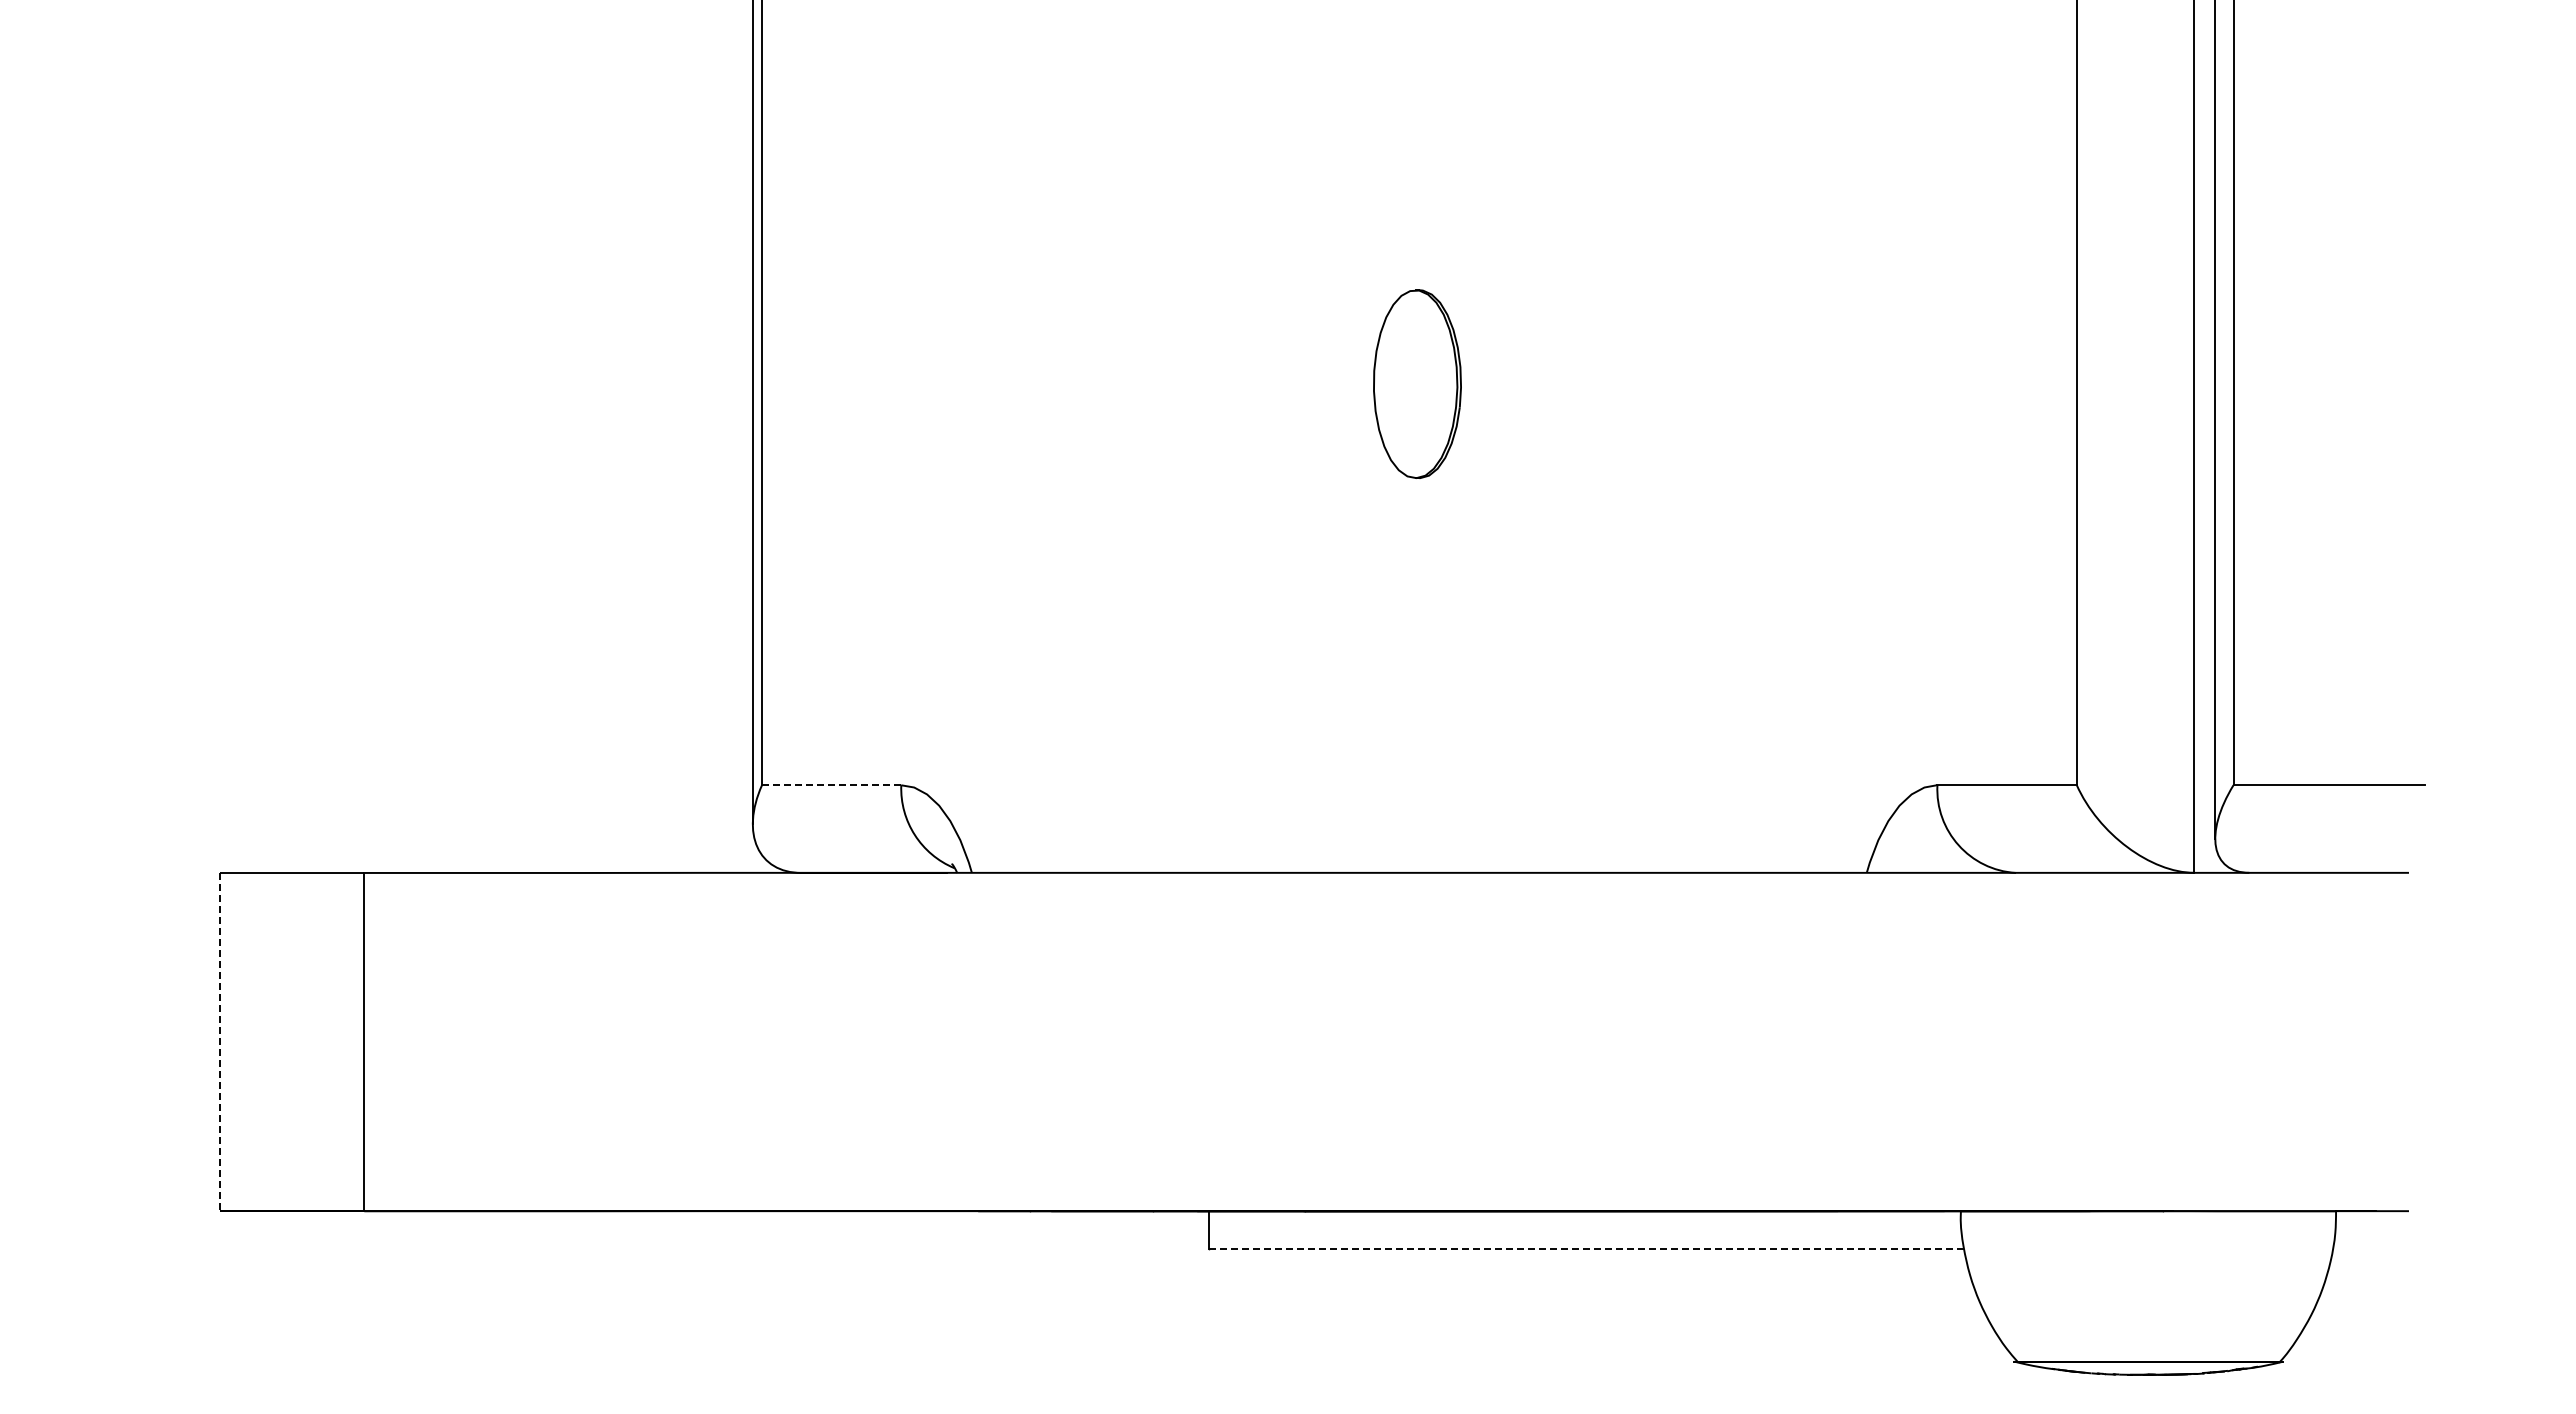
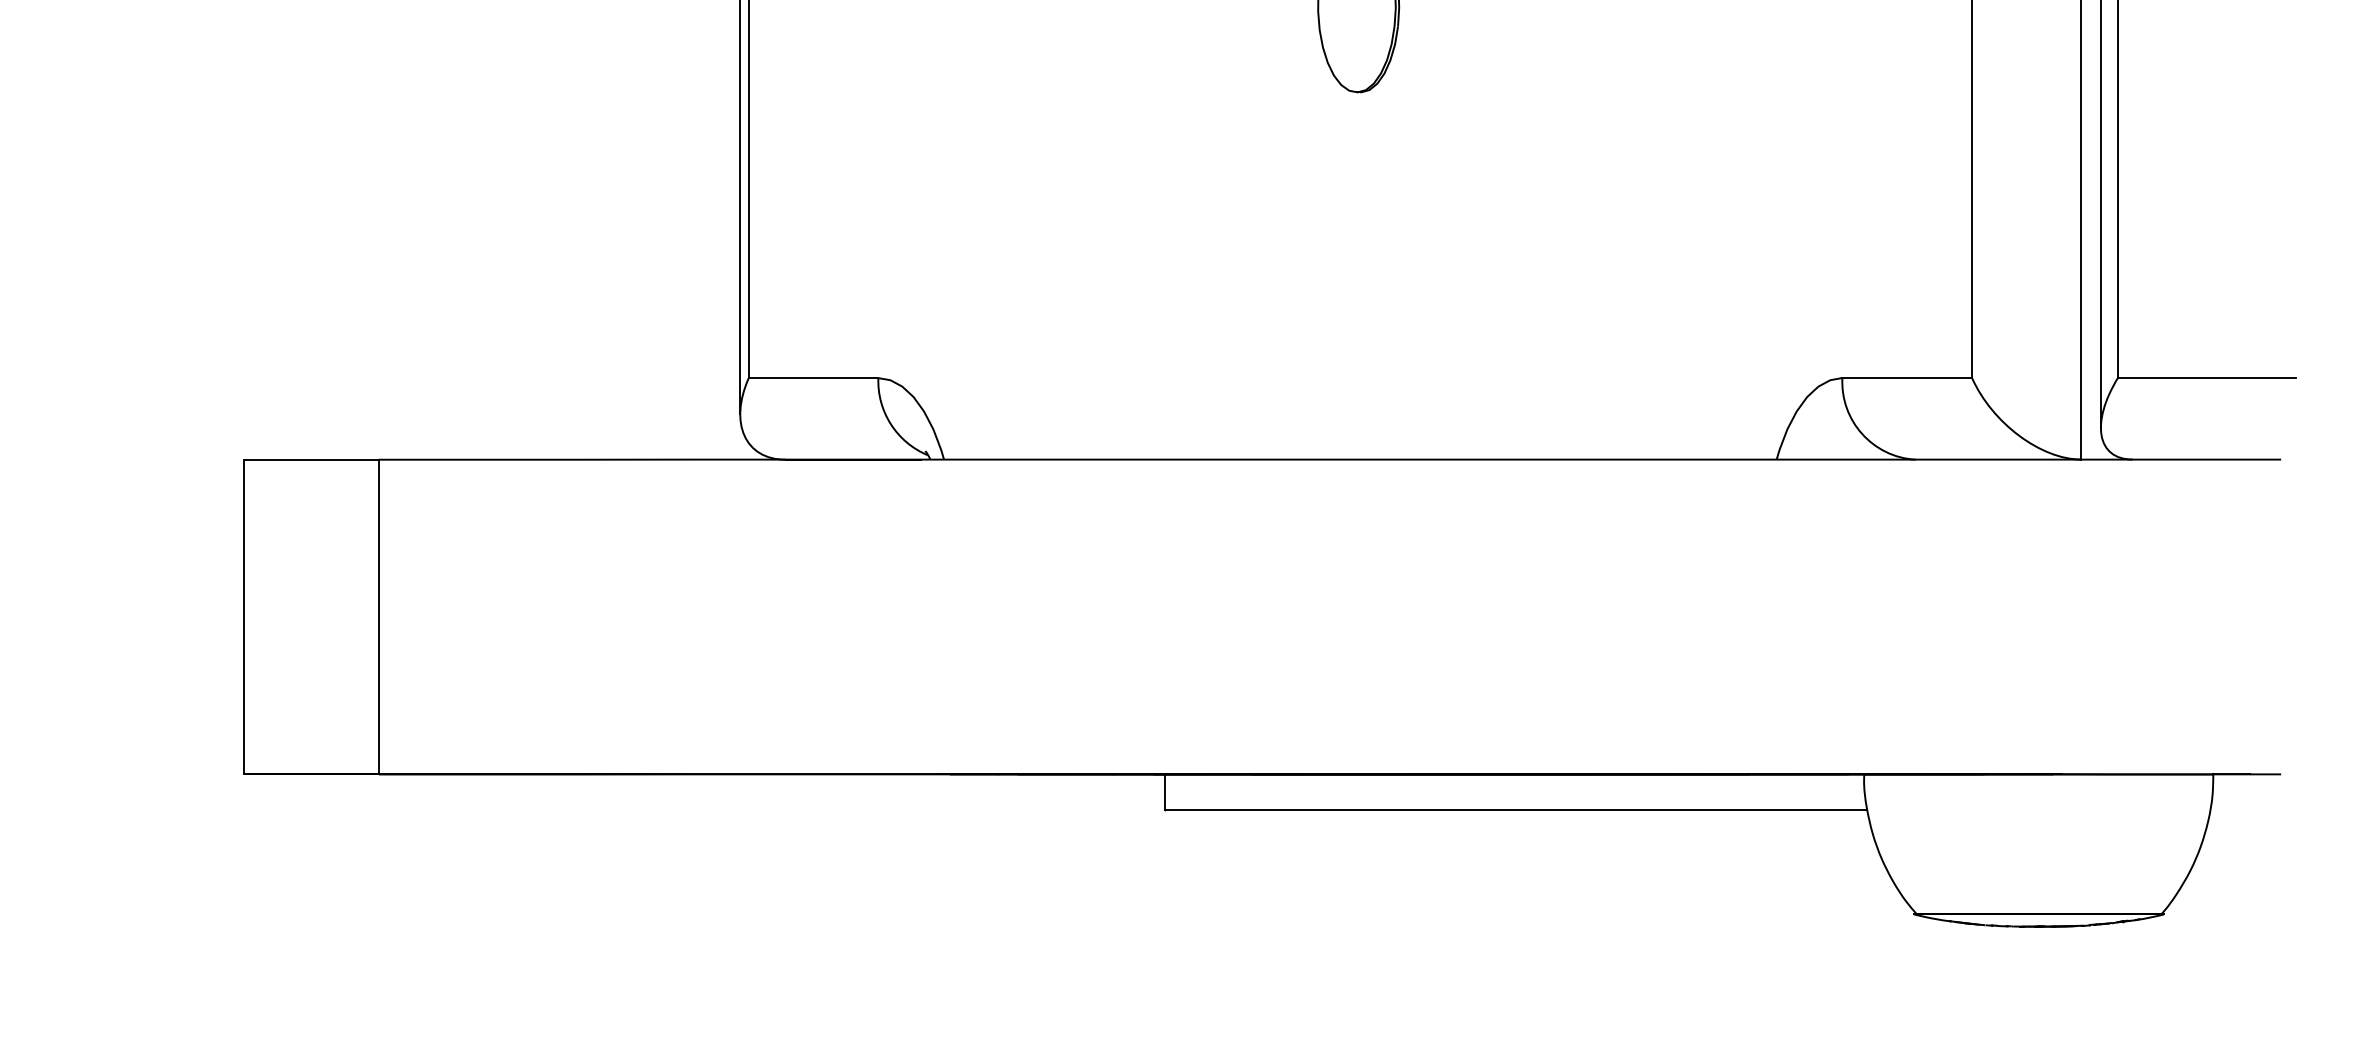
line: (831, 785) -> (813, 378), dashed -> solid
line: (219, 1042) -> (244, 617), dashed -> solid
line: (1586, 1249) -> (1515, 810), dashed -> solid

